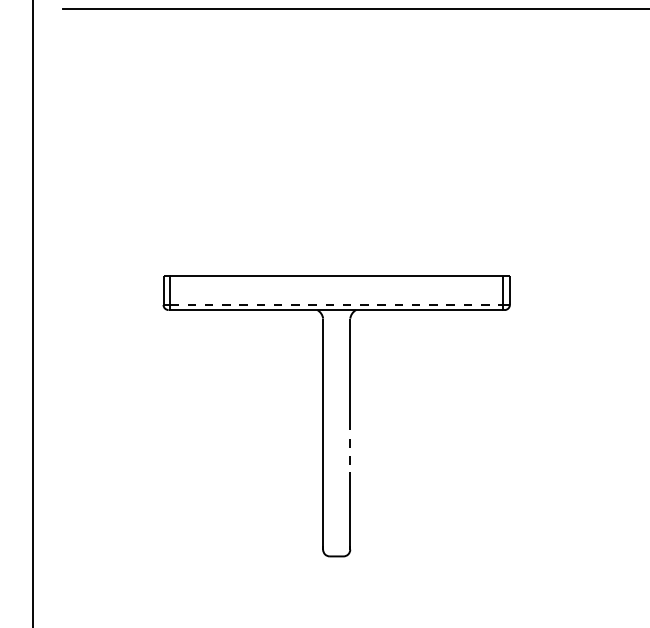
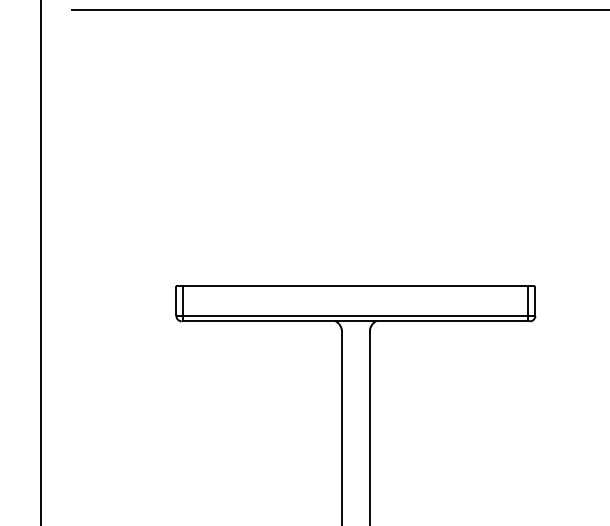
line: (337, 304) -> (356, 315), dashed -> solid
line: (350, 447) -> (370, 463), dashed -> solid

